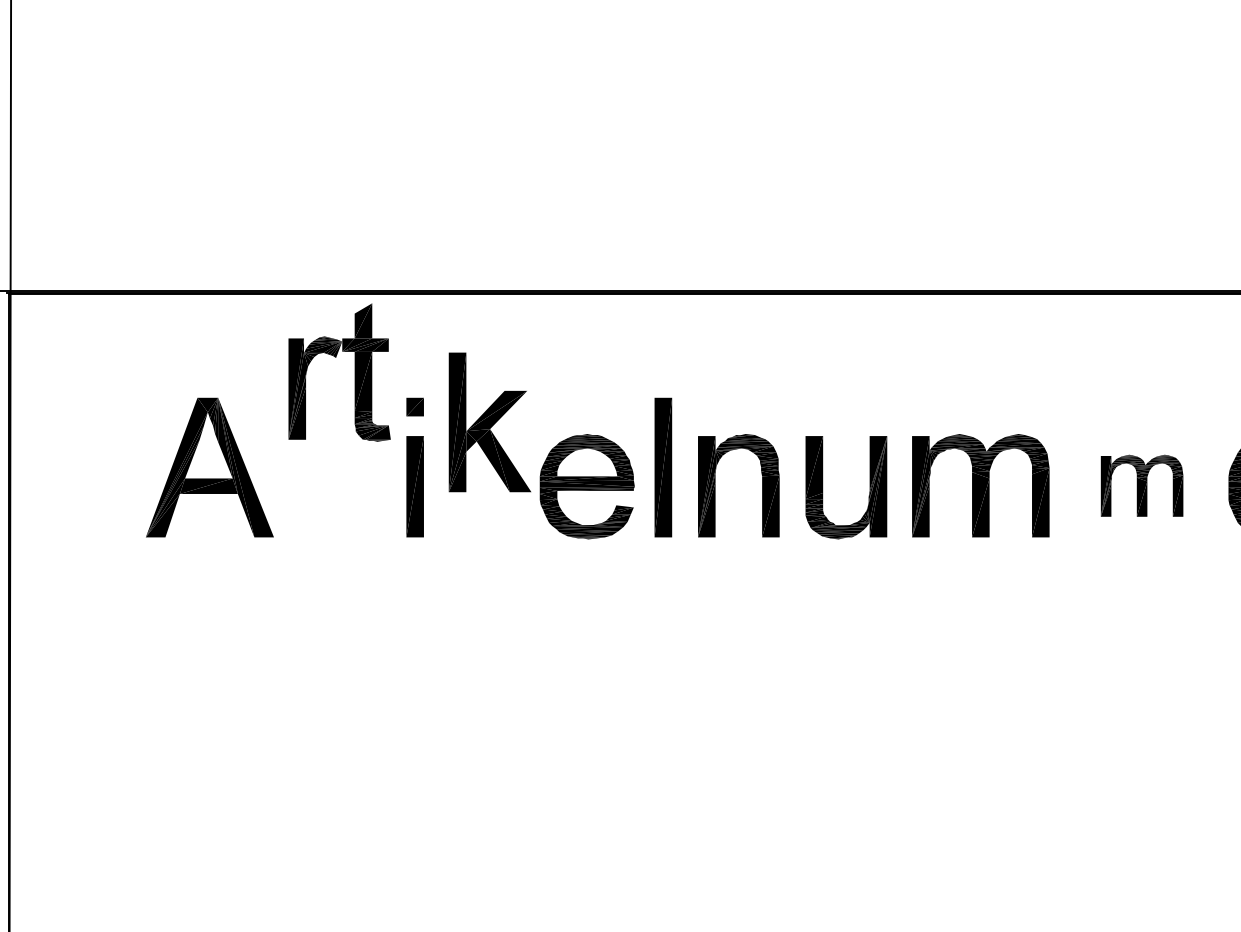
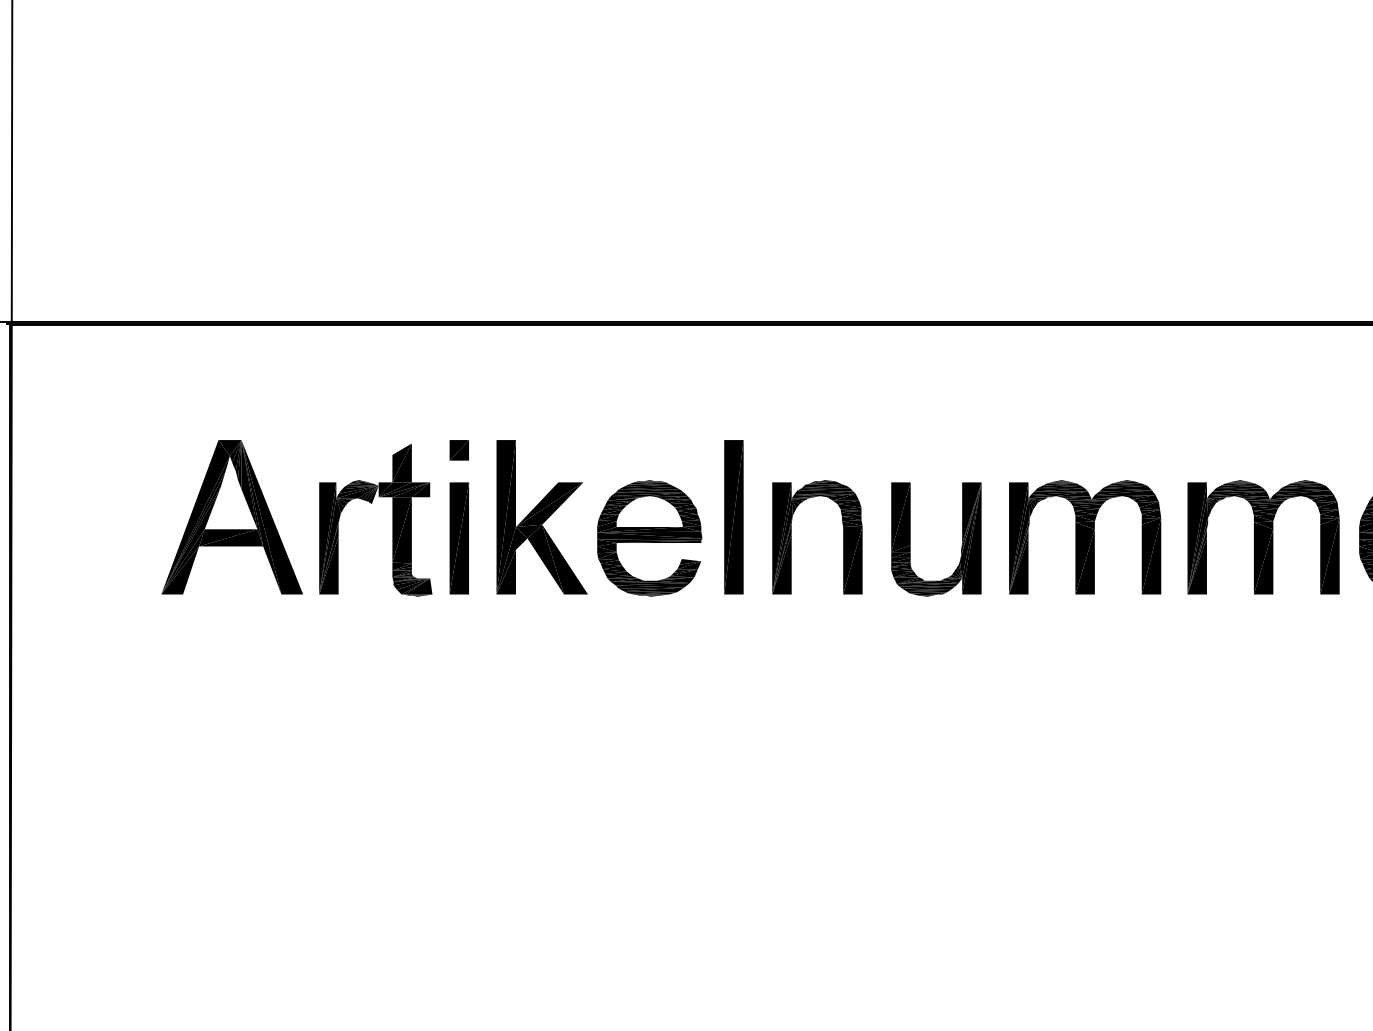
part: (335, 357) -> (371, 503), moved
part: (489, 422) -> (541, 517), moved
part: (1142, 485) -> (1263, 537), size x1.67

